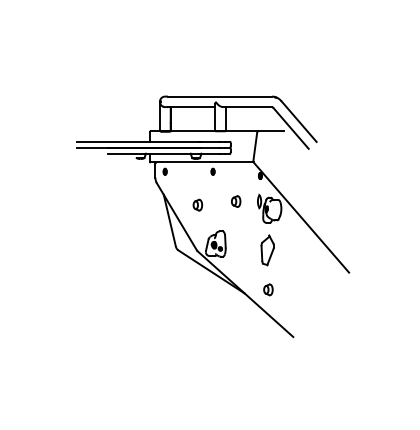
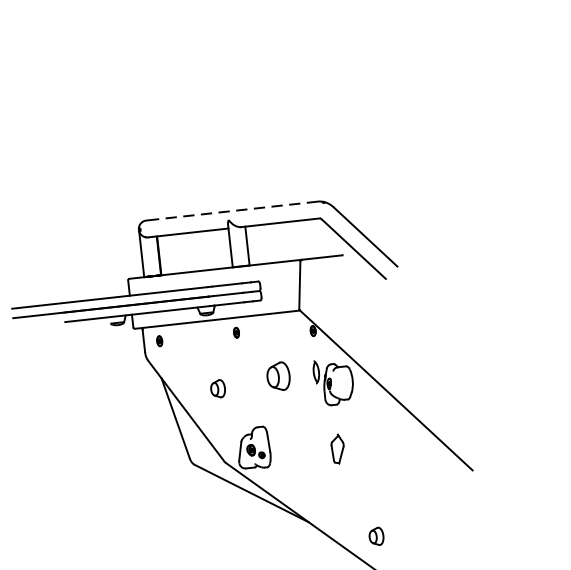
line: (219, 96) -> (233, 210), solid -> dashed
part: (236, 201) -> (279, 376), size x1.6
part: (267, 250) -> (337, 449), size x0.6
part: (268, 289) -> (376, 535), moved

